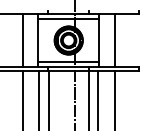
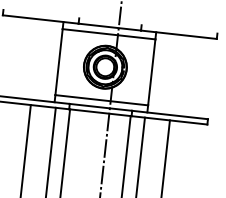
line: (22, 40) -> (35, 59), removed
line: (114, 40) -> (174, 74), removed

